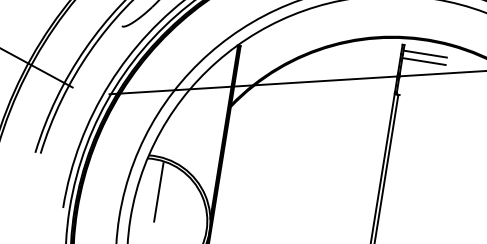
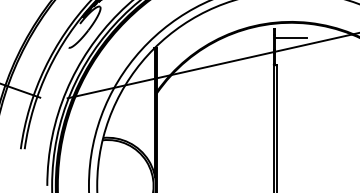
line: (425, 53) -> (291, 32), removed
line: (159, 189) -> (114, 161), removed

